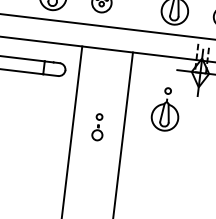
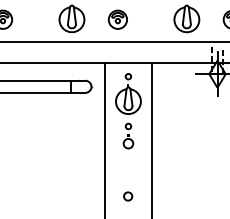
part: (166, 108) -> (128, 93), moved
circle: (90, 191) -> (128, 196), added

